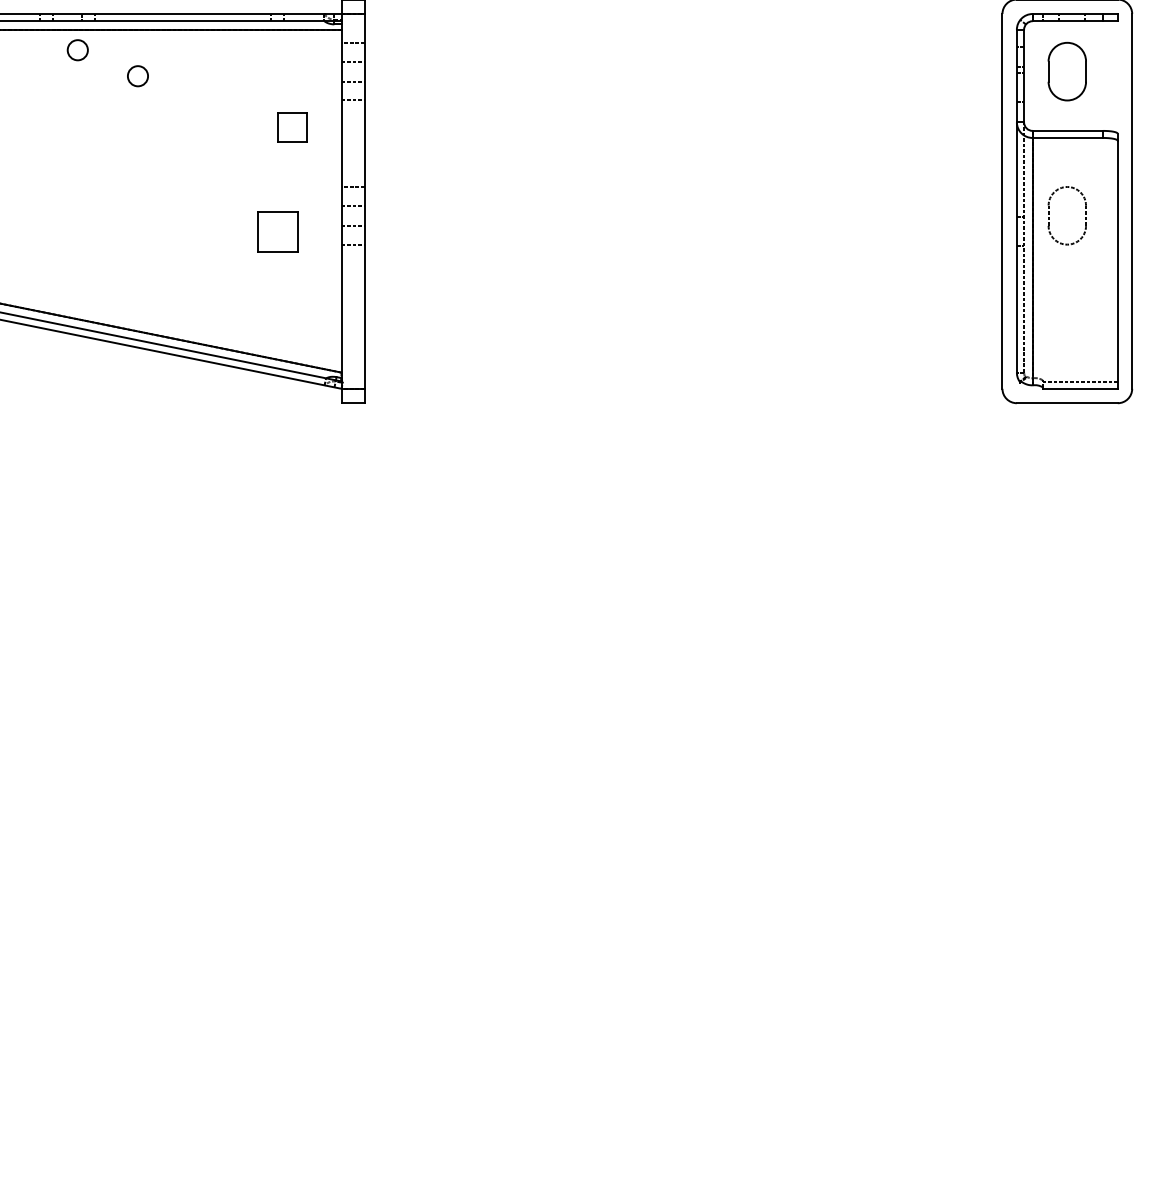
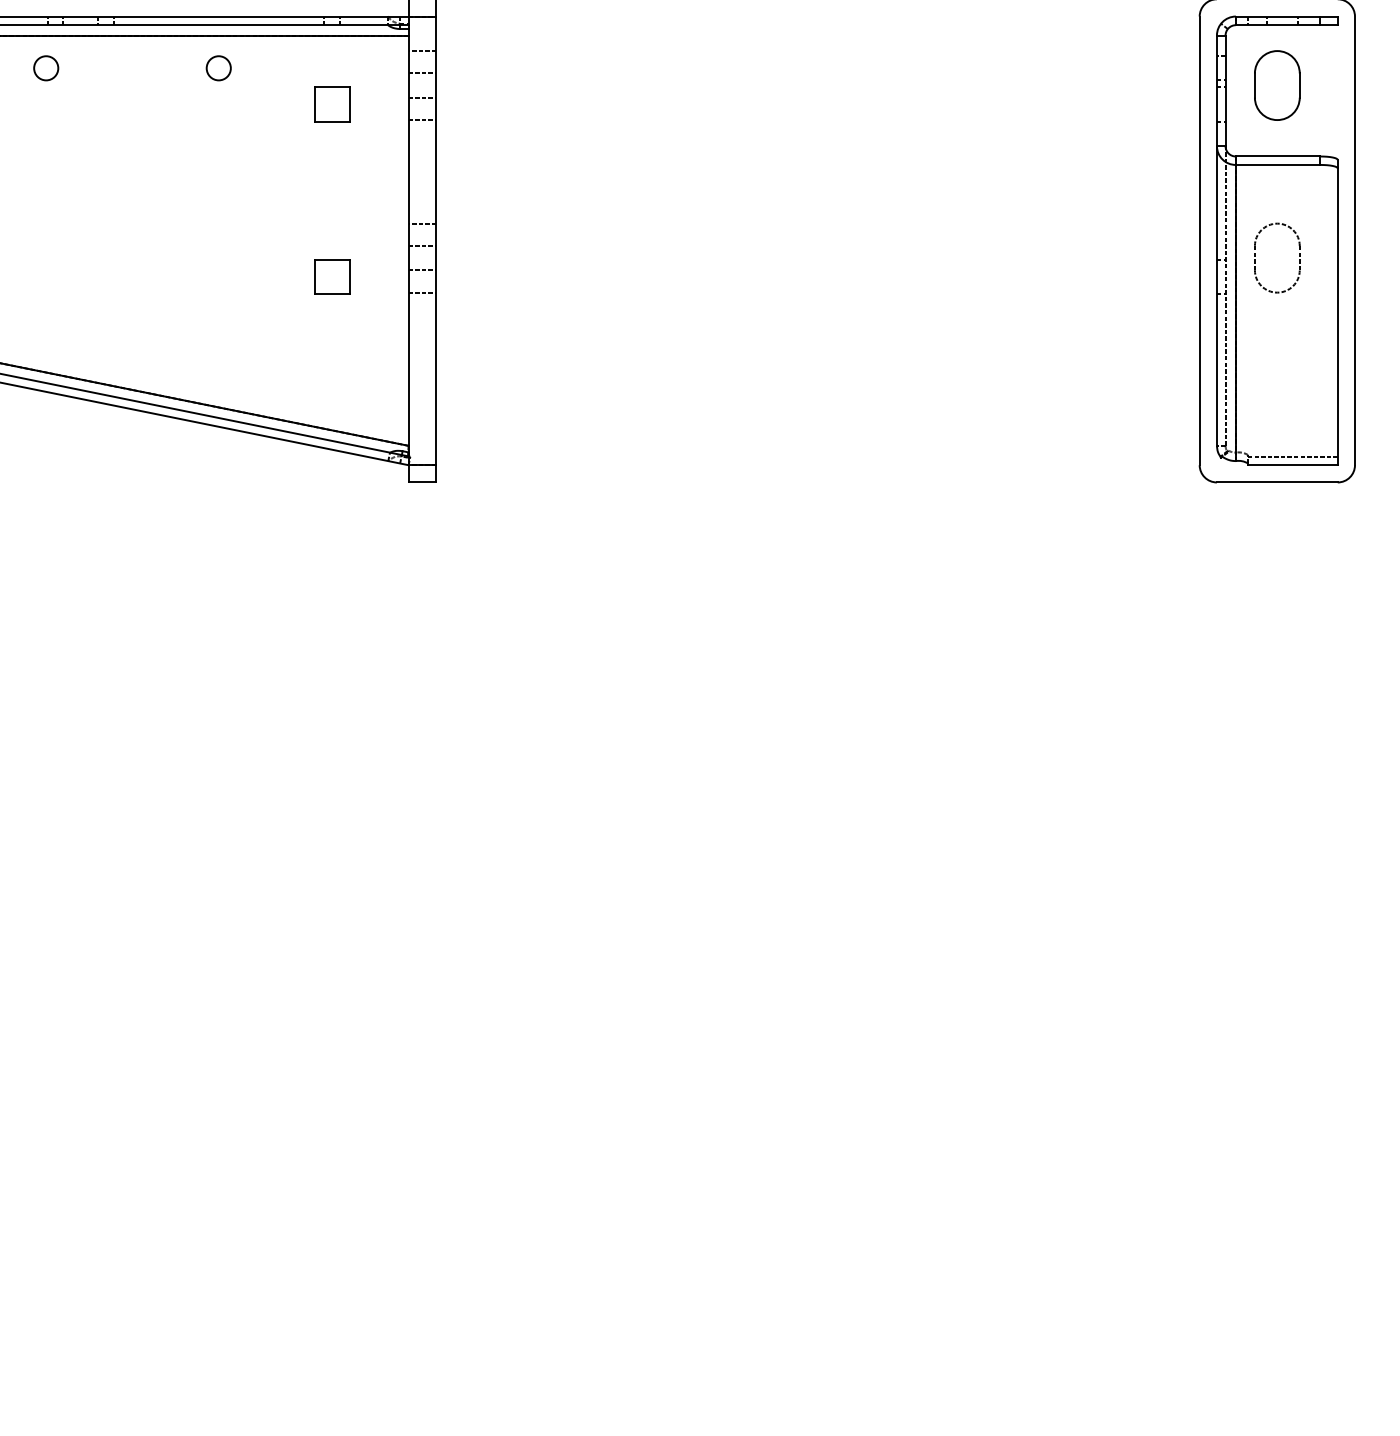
circle: (77, 50) -> (45, 68), moved
circle: (137, 76) -> (218, 68), moved
part: (292, 127) -> (333, 104), moved
part: (278, 231) -> (333, 276), size x0.71

